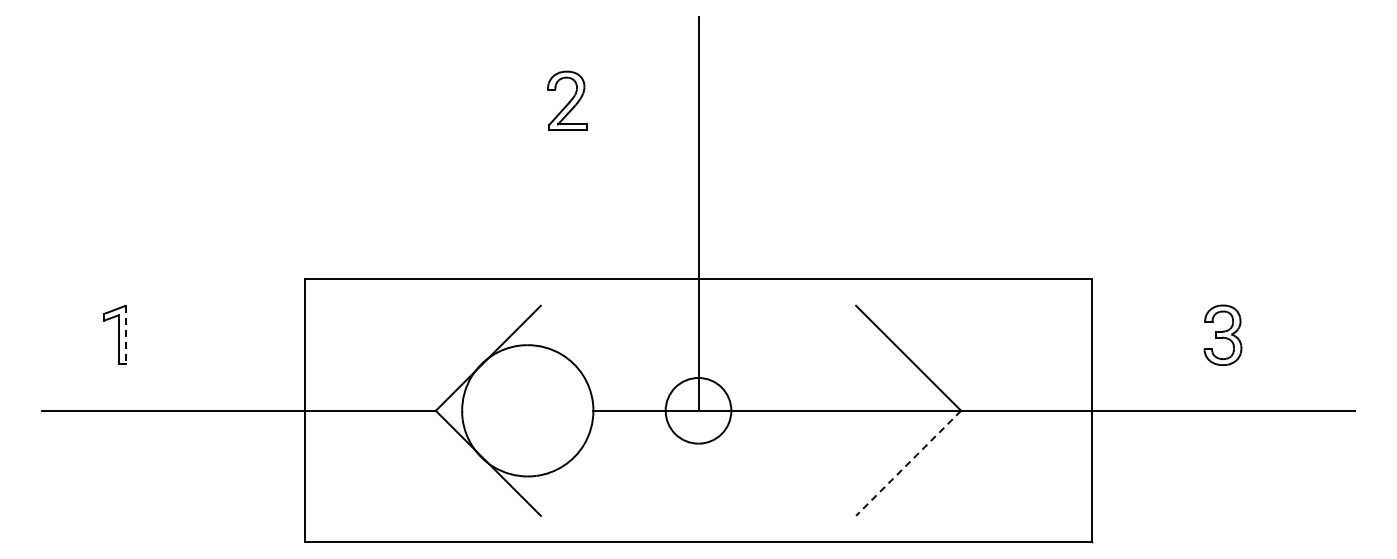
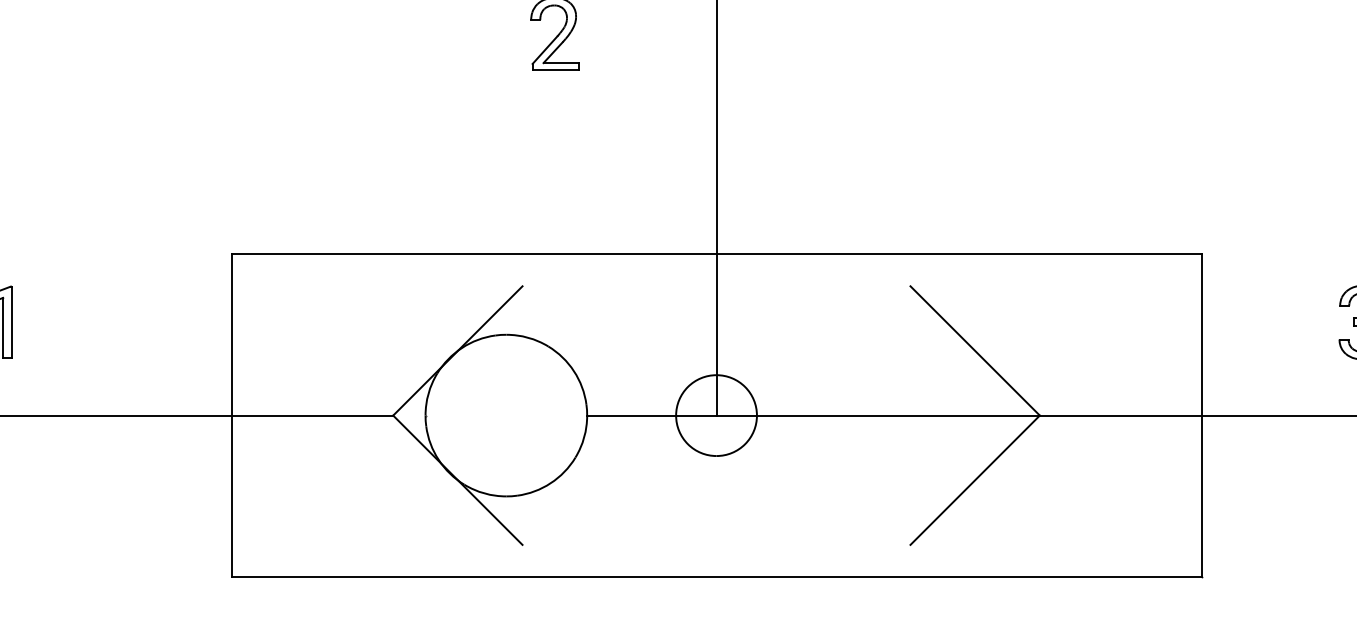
line: (126, 335) -> (12, 322), dashed -> solid
line: (908, 463) -> (975, 480), dashed -> solid

